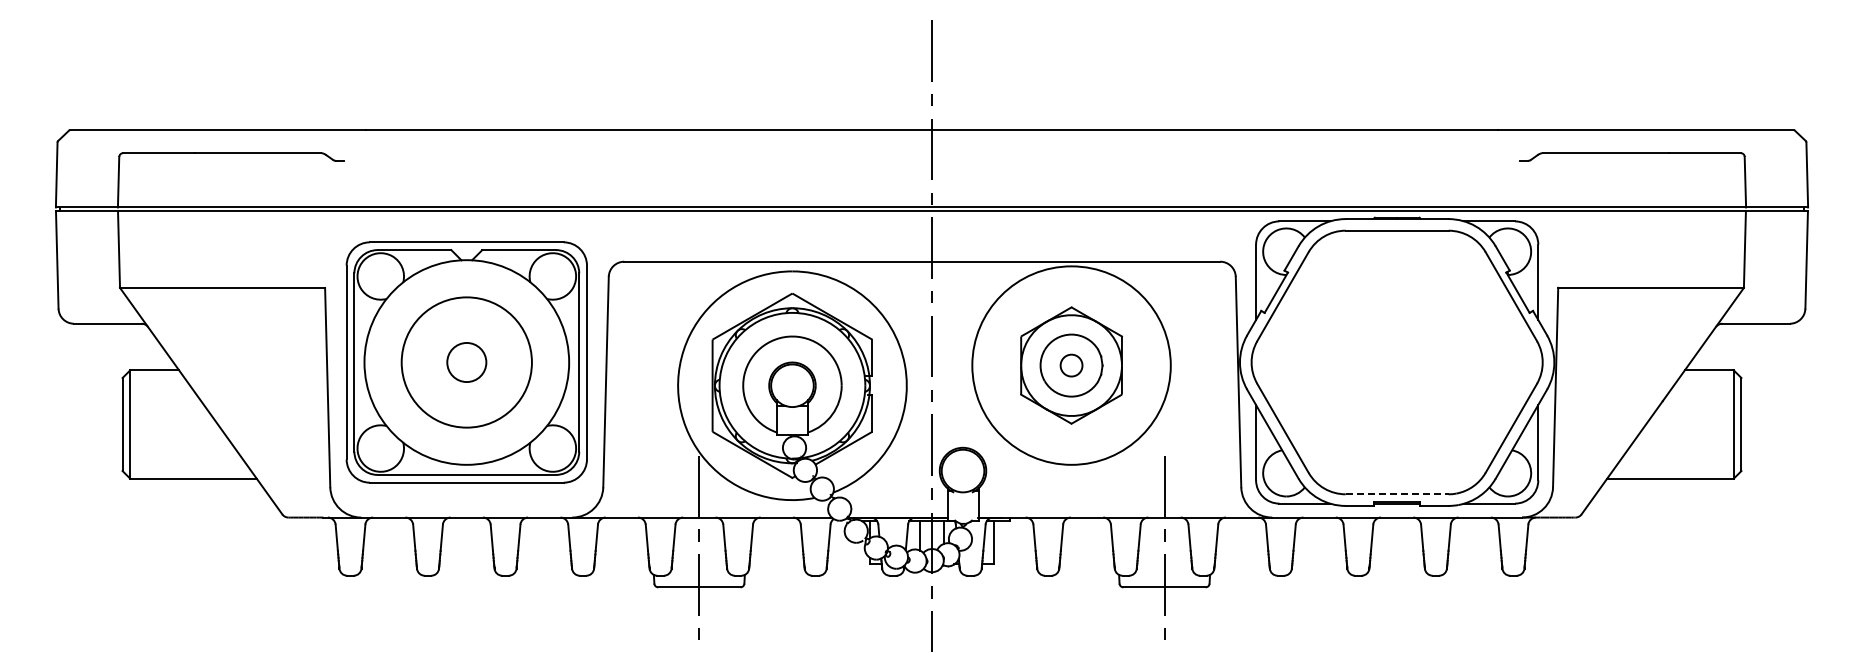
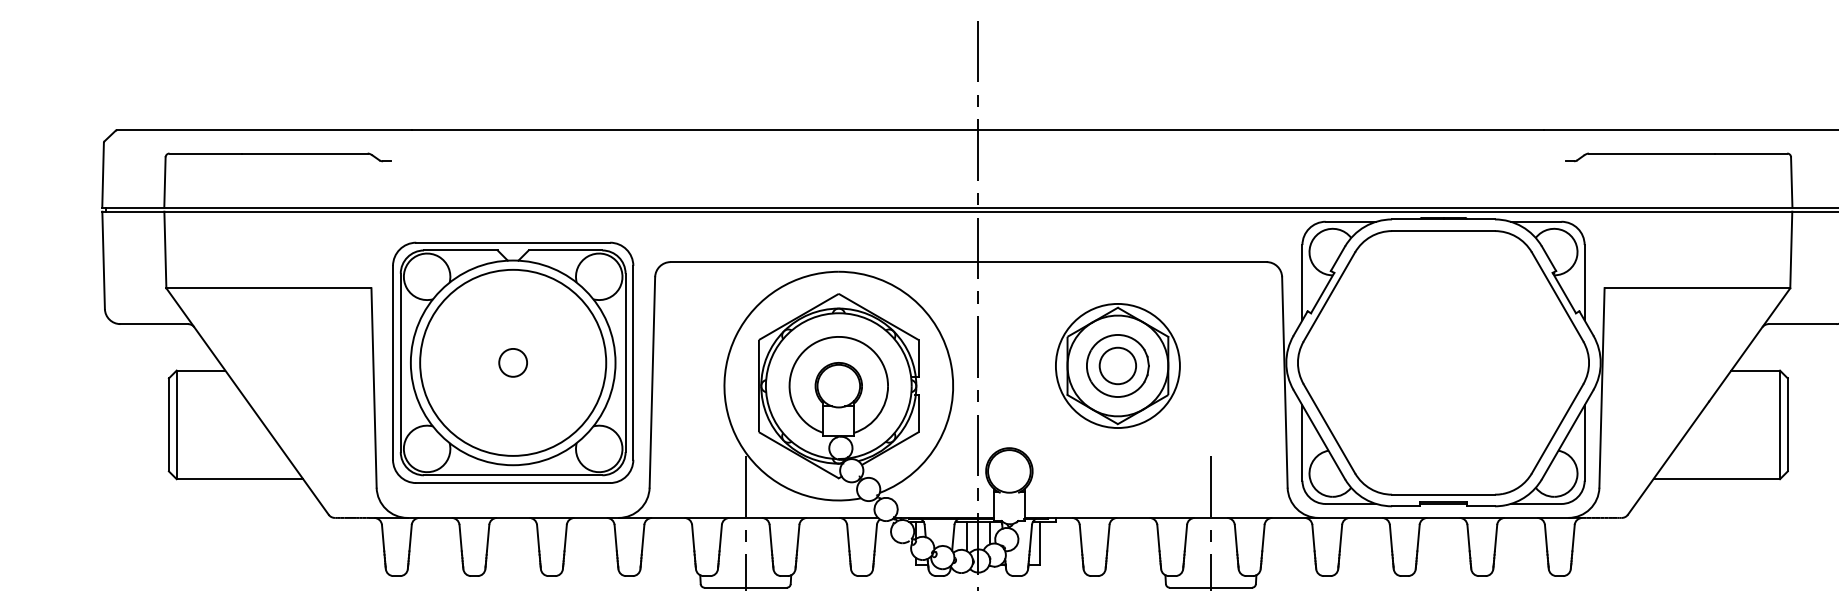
circle: (466, 362) -> (512, 362), size x0.71
circle: (466, 362) -> (512, 362), size x1.43
circle: (1071, 365) -> (1117, 365), size x0.62
circle: (1071, 365) -> (1117, 365), size x1.67
line: (1397, 494) -> (1443, 494), dashed -> solid

